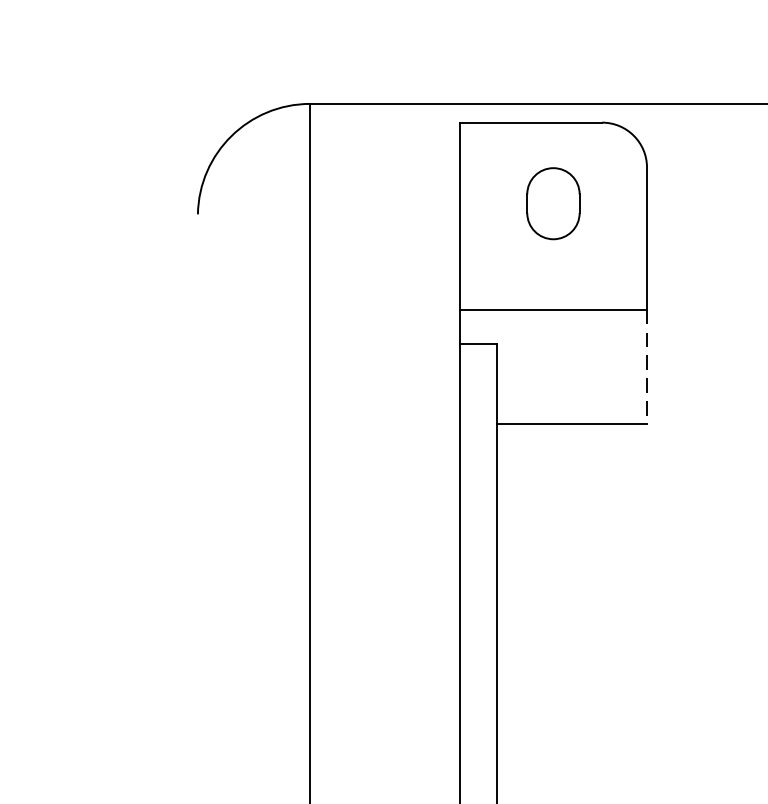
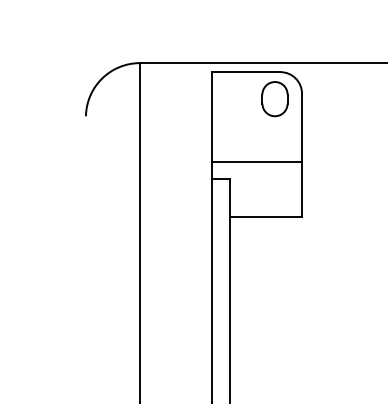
part: (552, 204) -> (274, 99), moved
line: (647, 368) -> (302, 190), dashed -> solid

